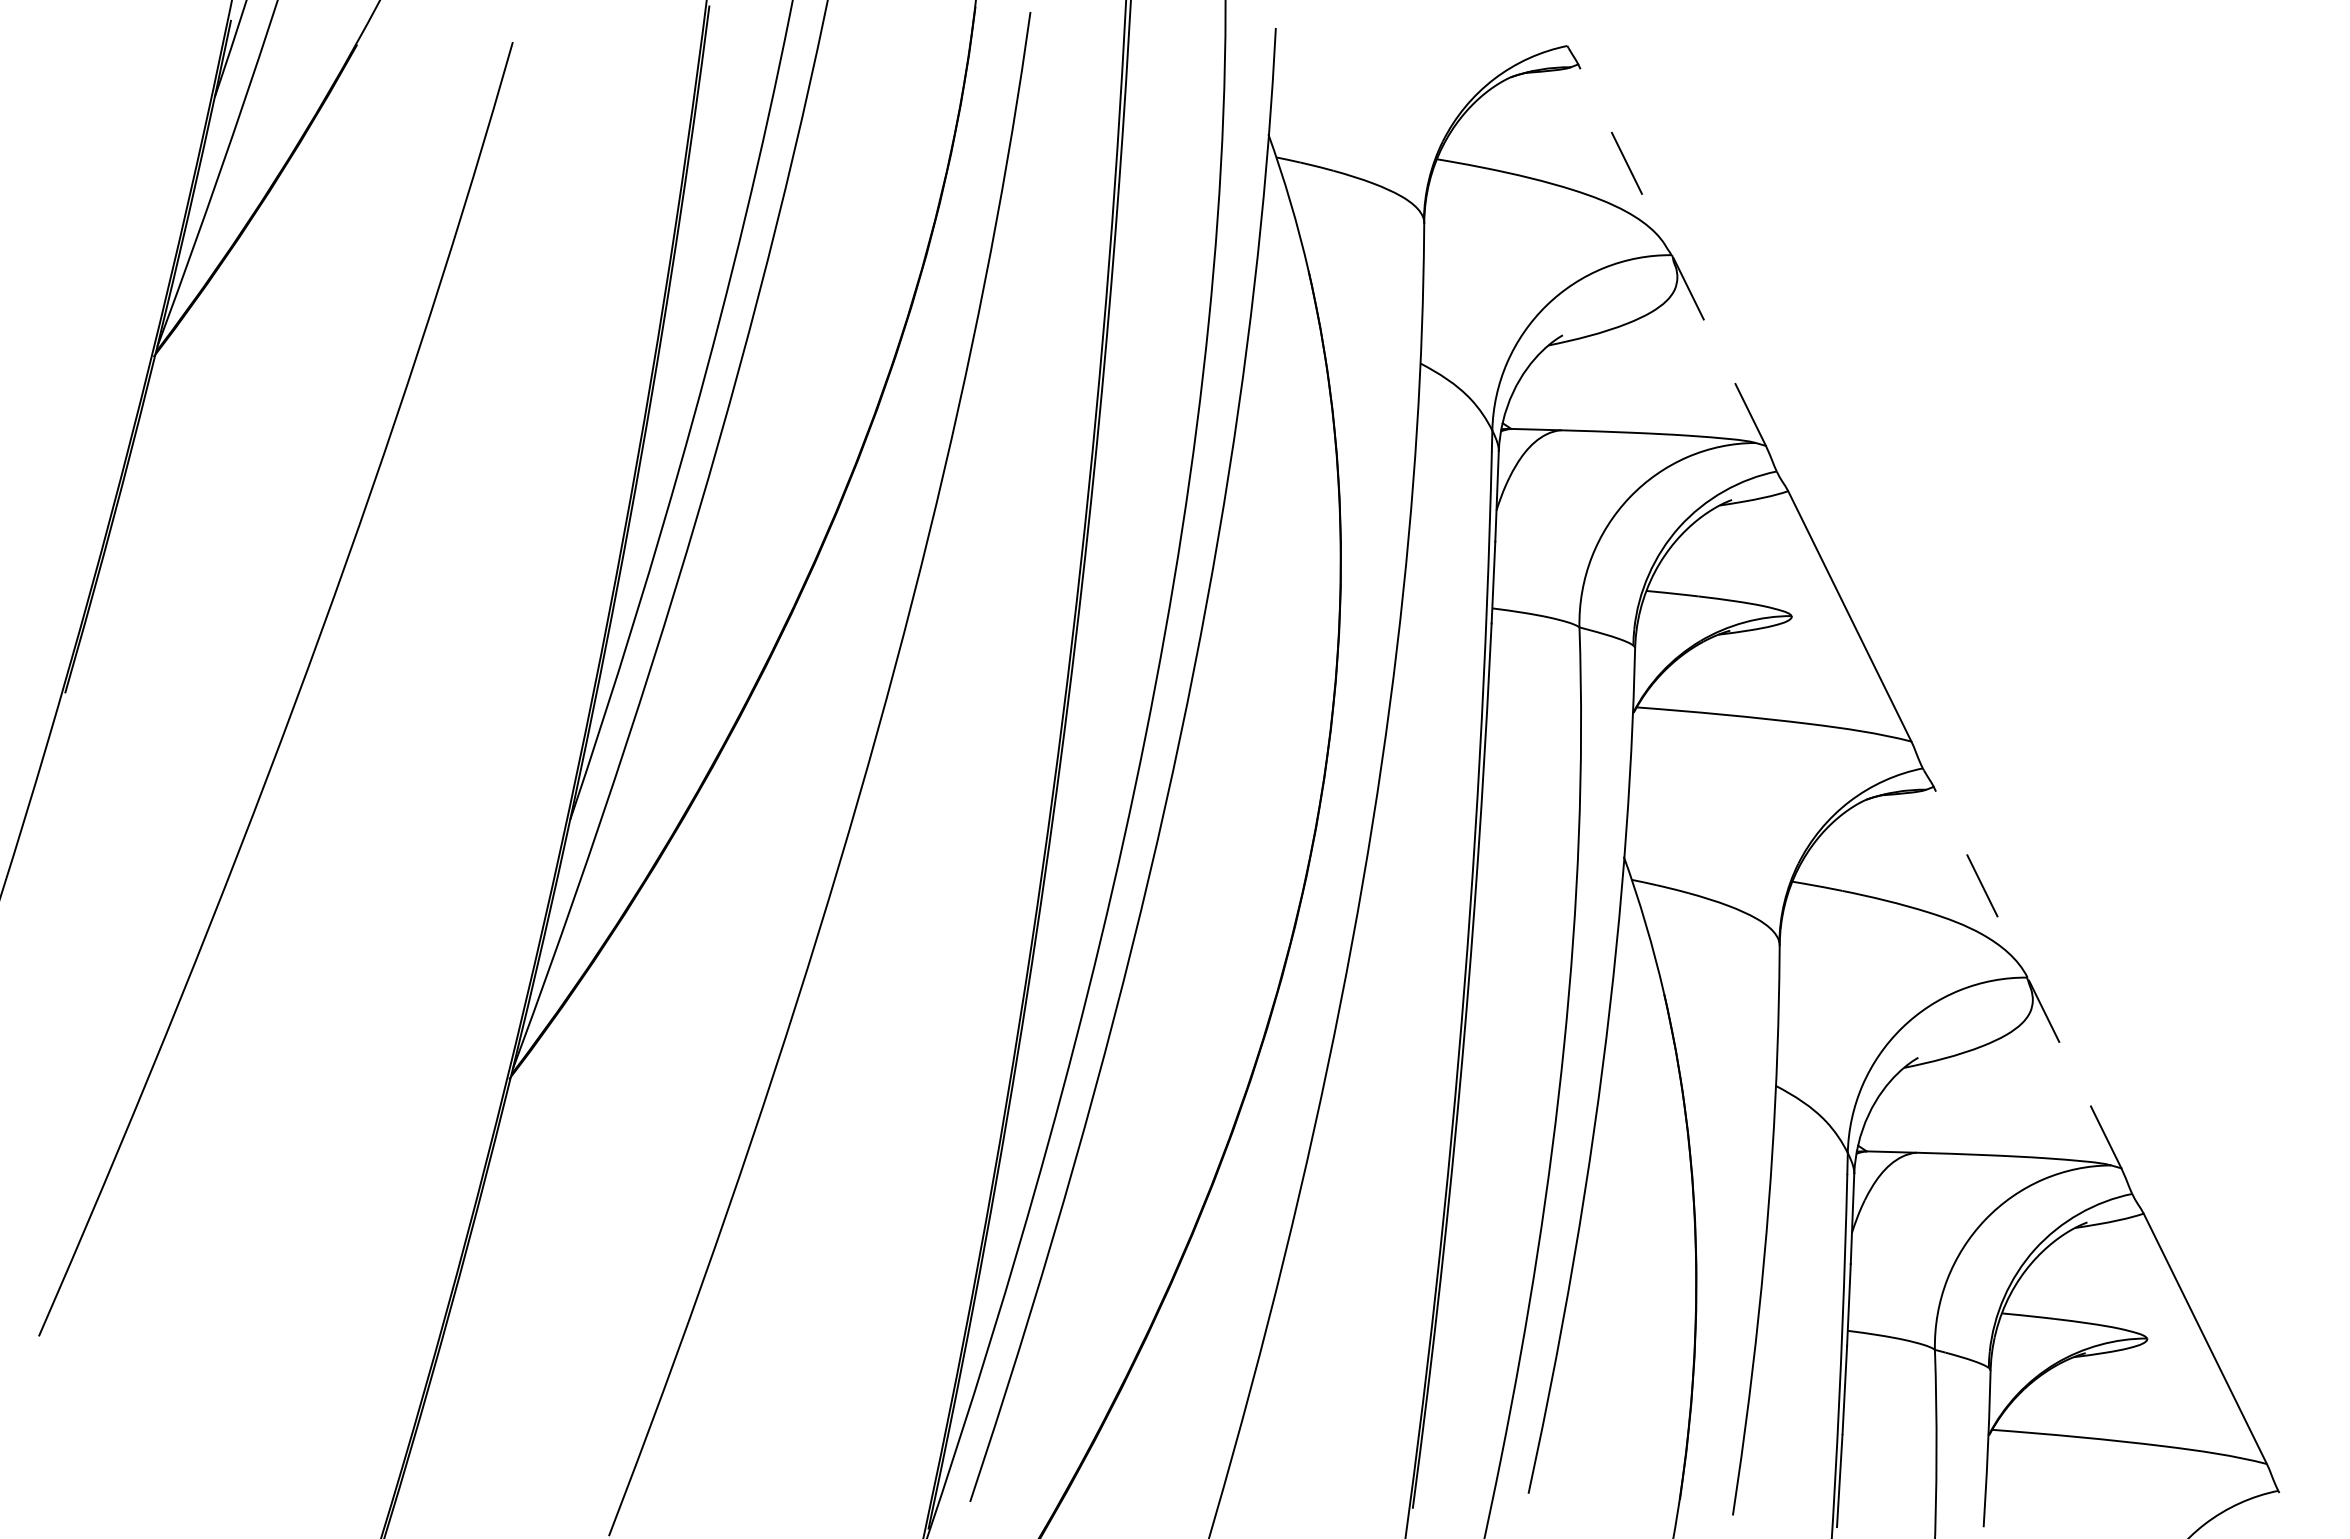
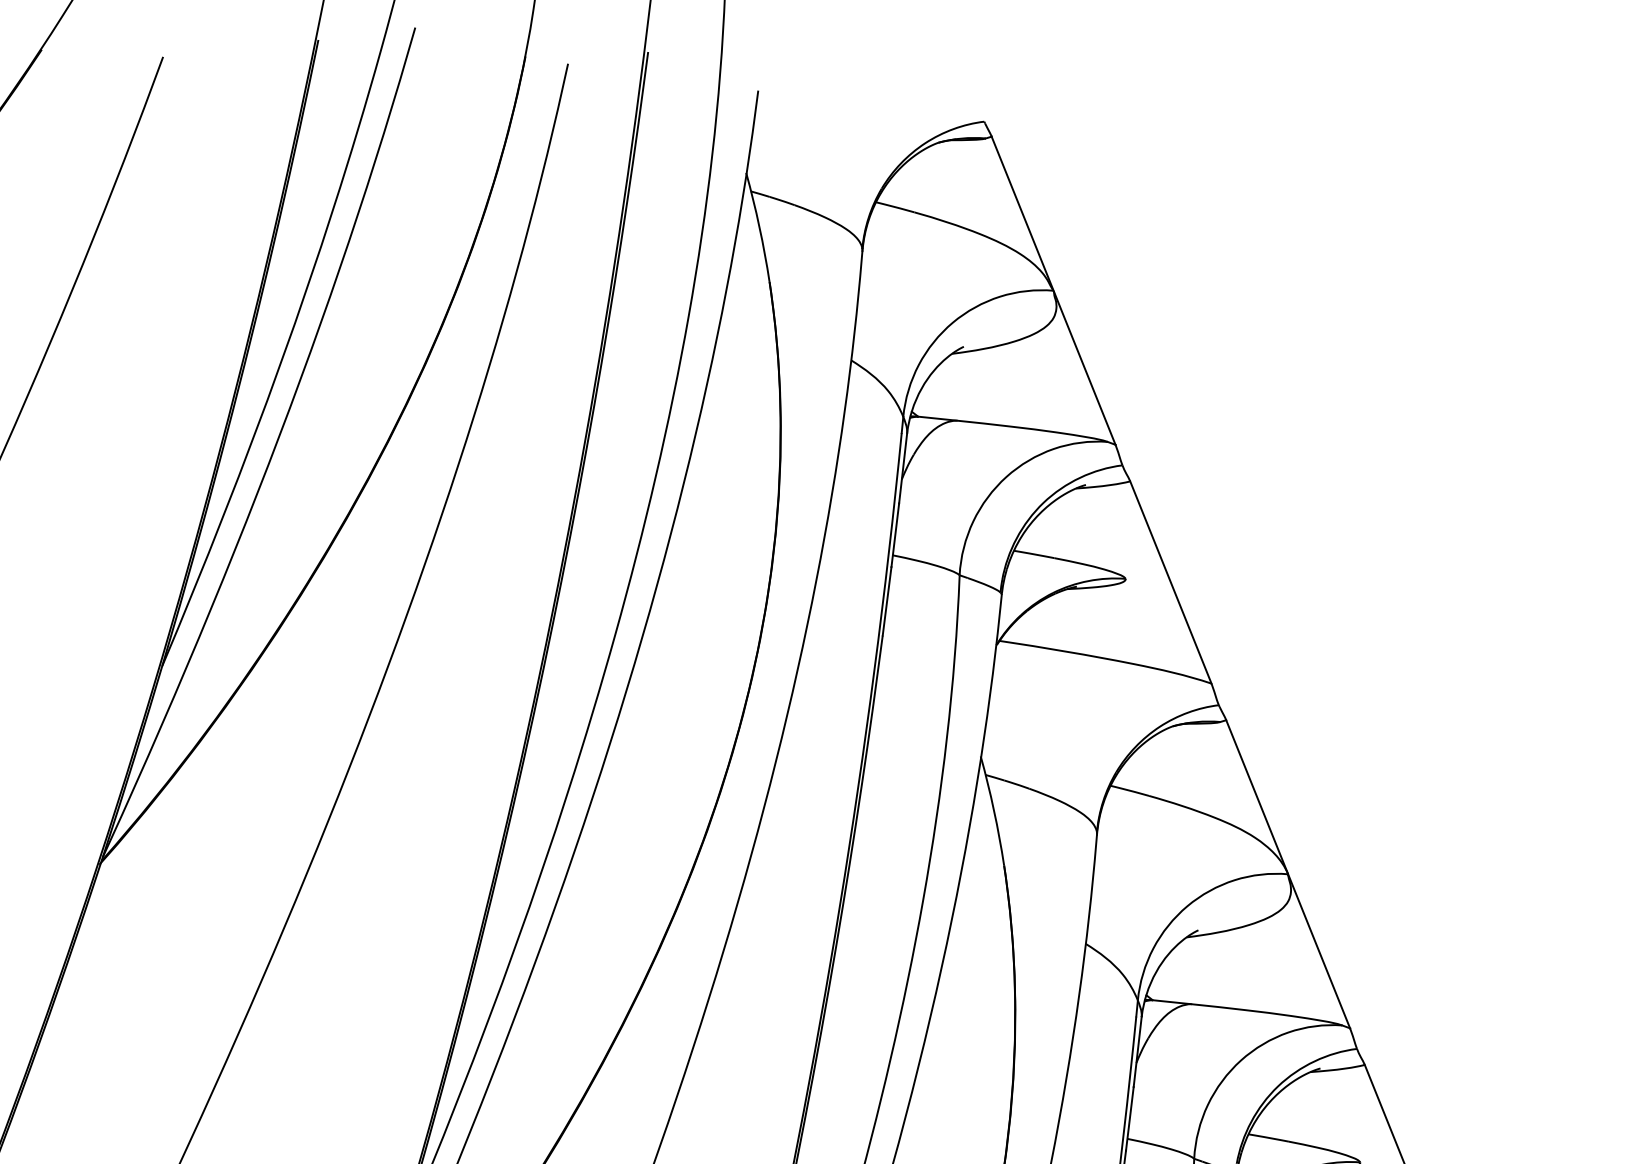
line: (1672, 255) -> (1053, 291), dashed -> solid
line: (2027, 977) -> (1288, 874), dashed -> solid

